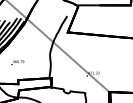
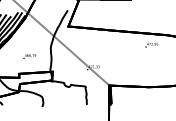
text: (17, 62) -> (29, 56), moved

